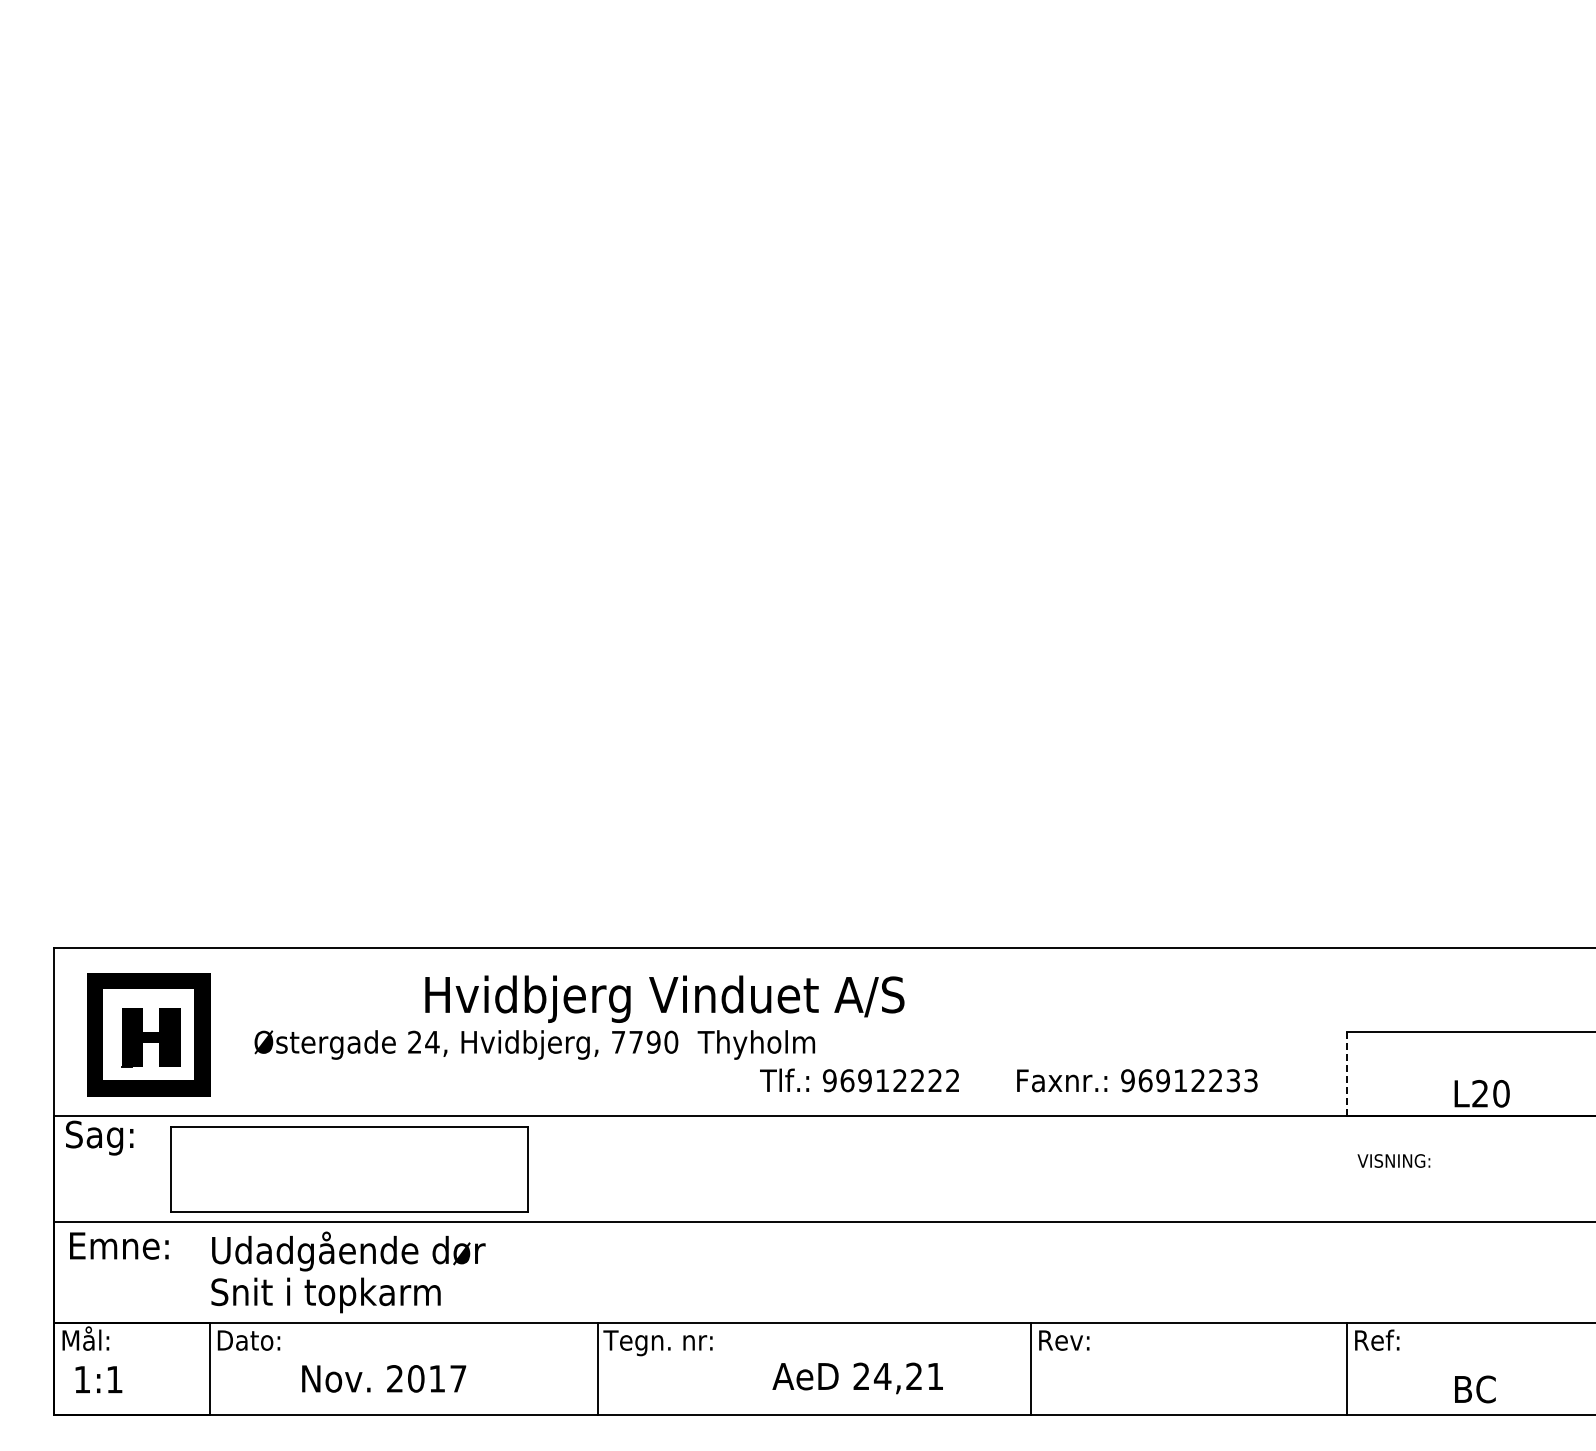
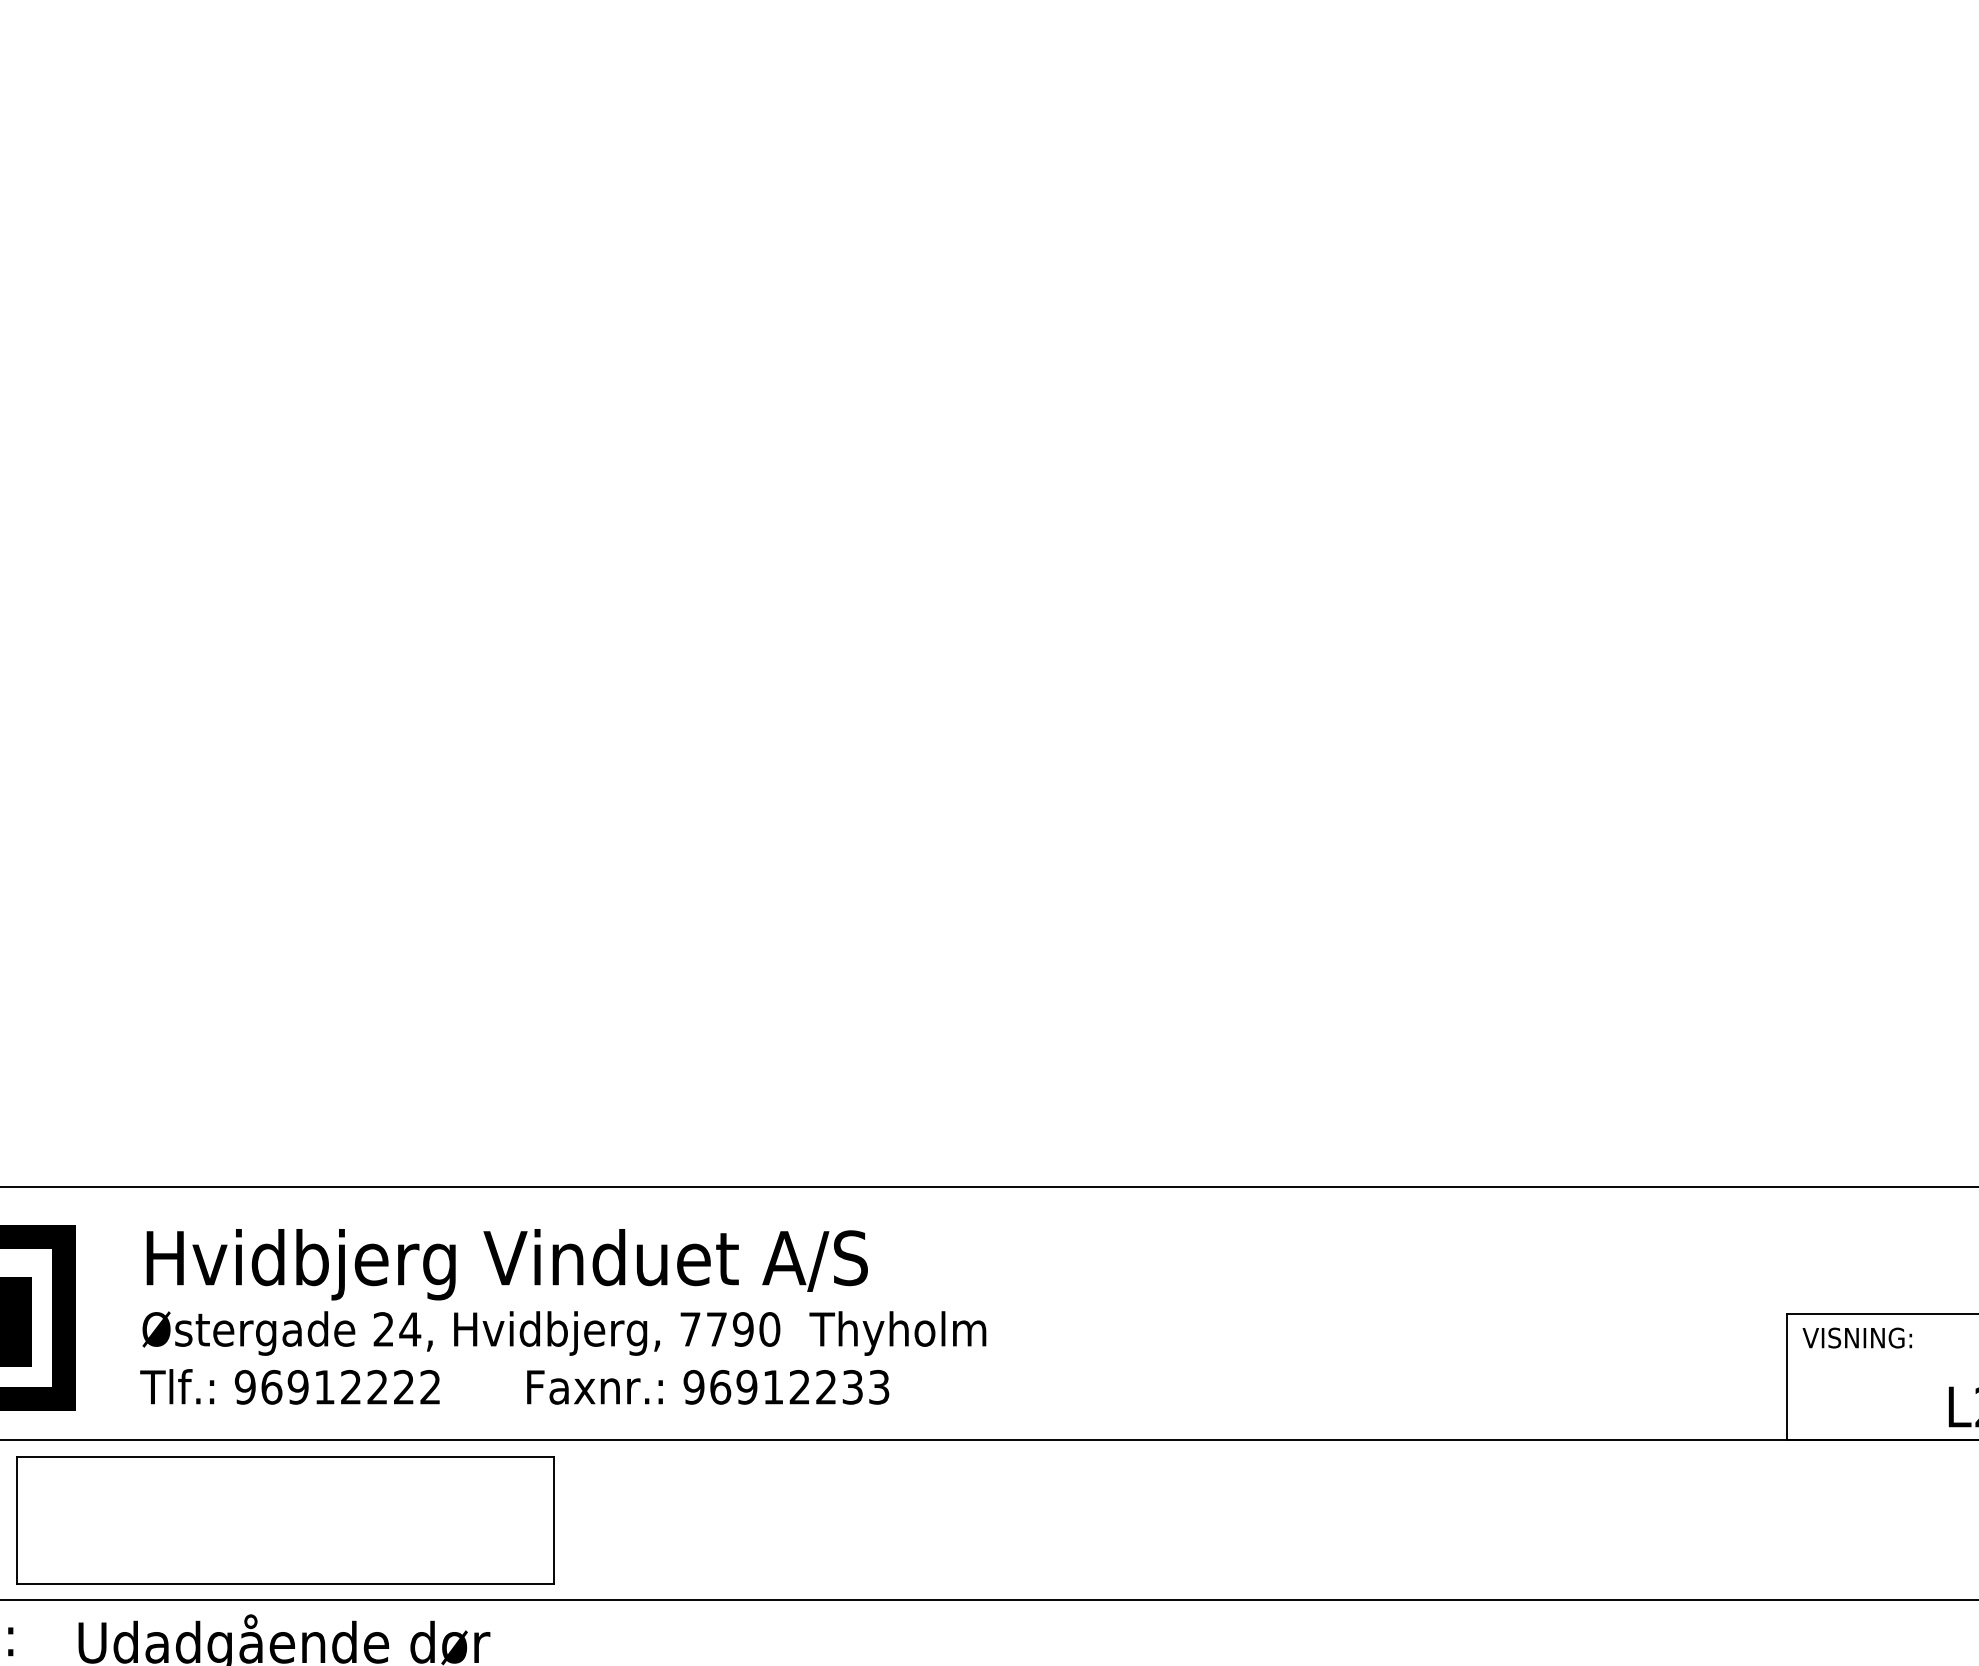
text: (664, 998) -> (506, 1263), moved
line: (1346, 1073) -> (1786, 1376), dashed -> solid
text: (1008, 1080) -> (514, 1386), moved
text: (1393, 1160) -> (1856, 1337), moved

